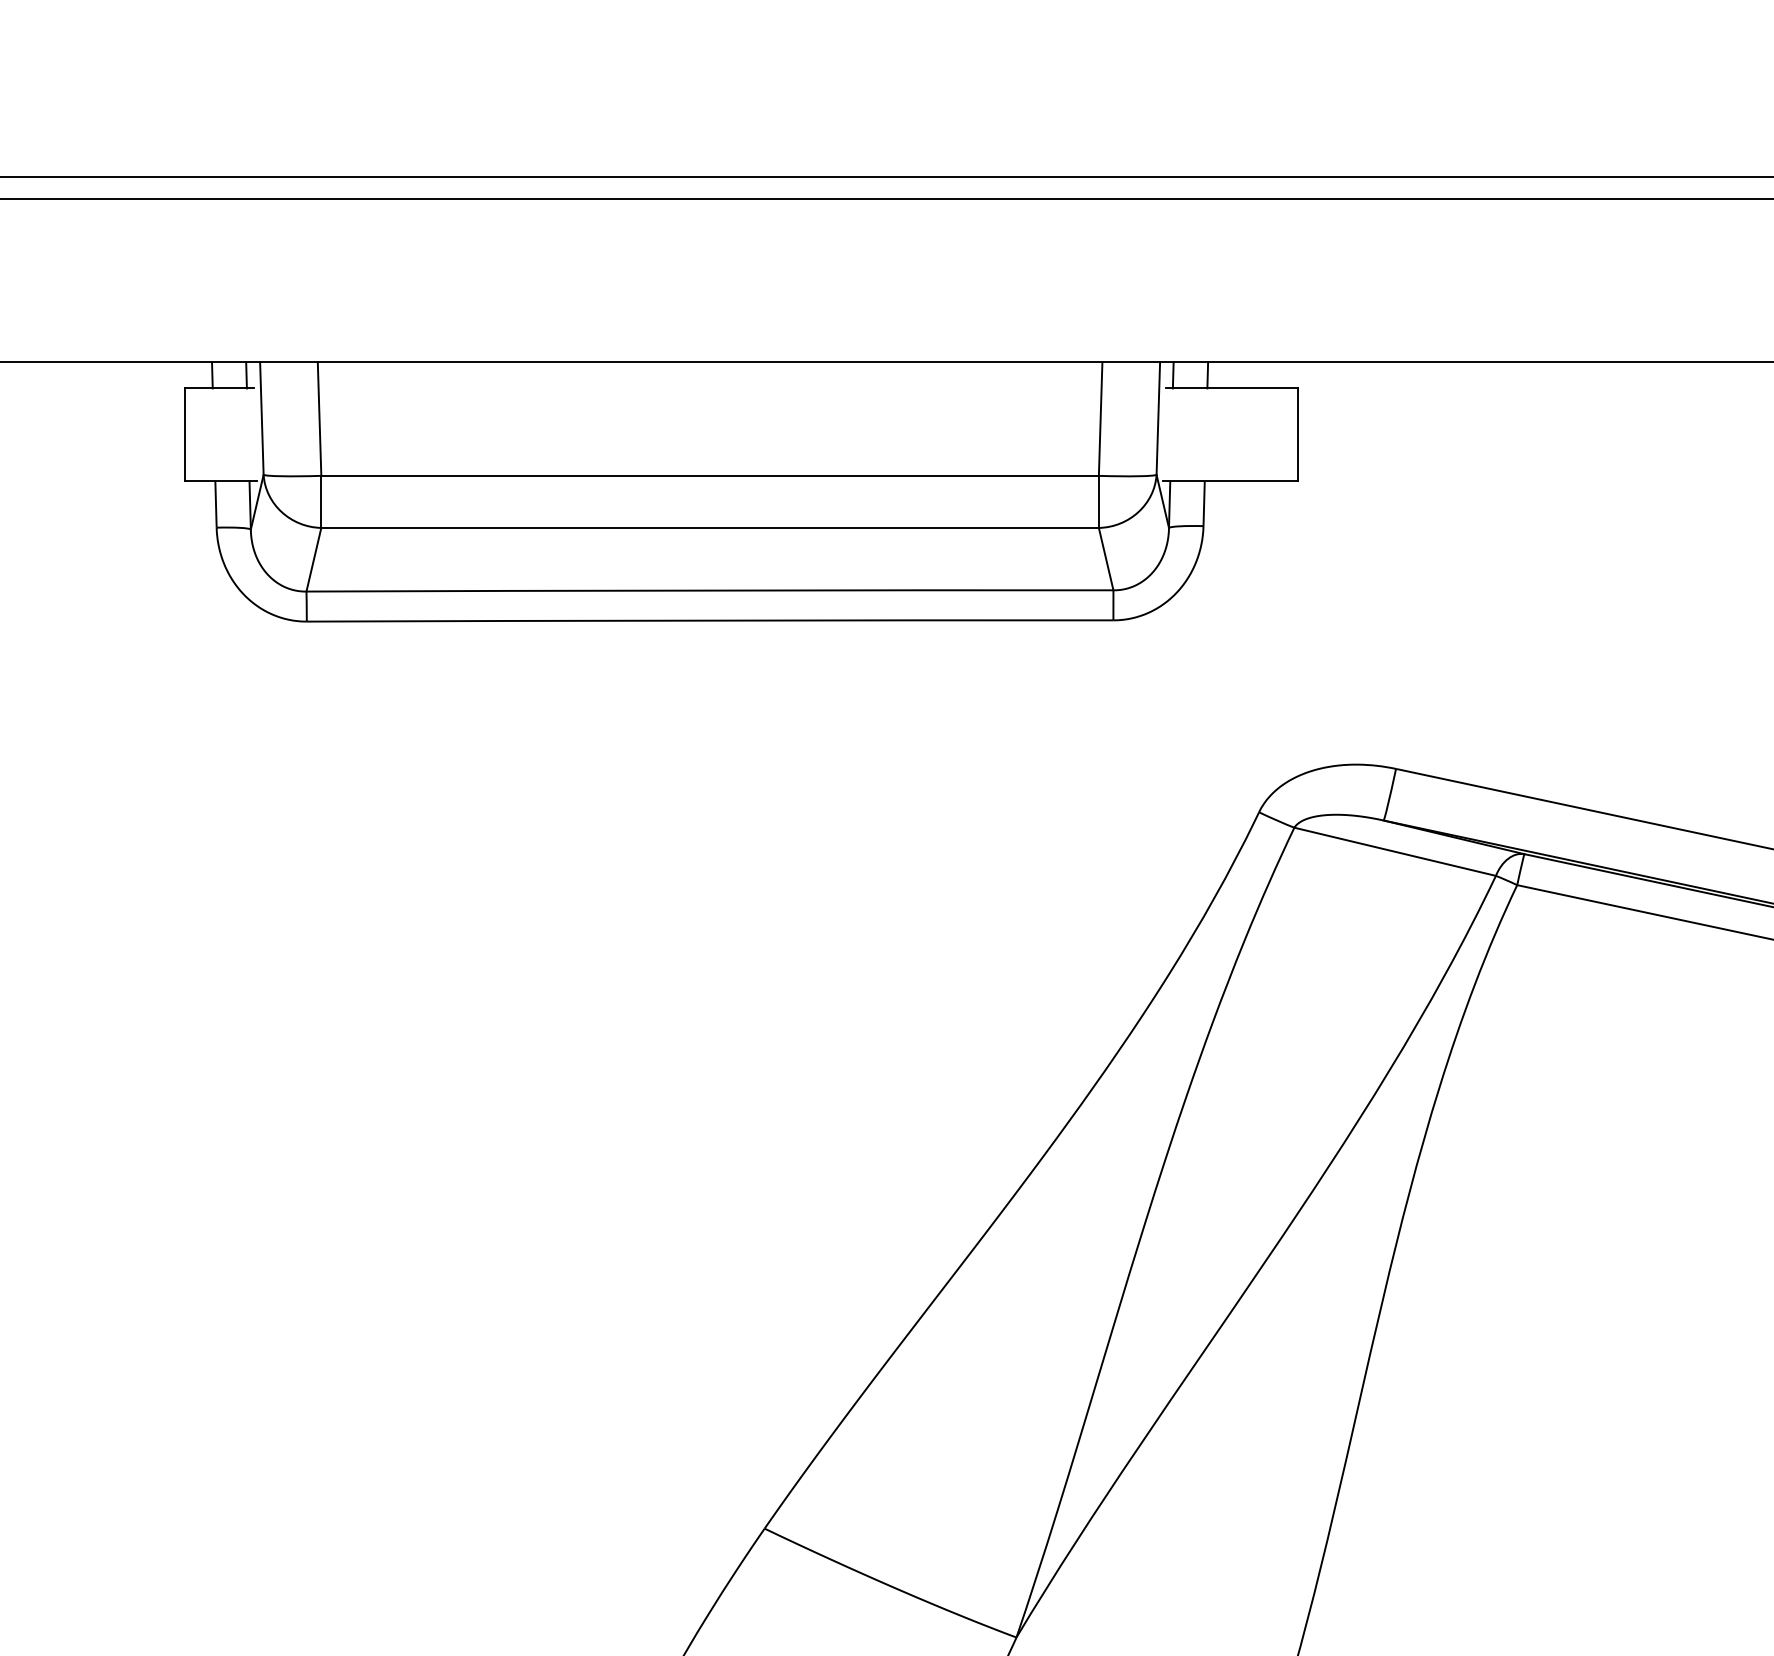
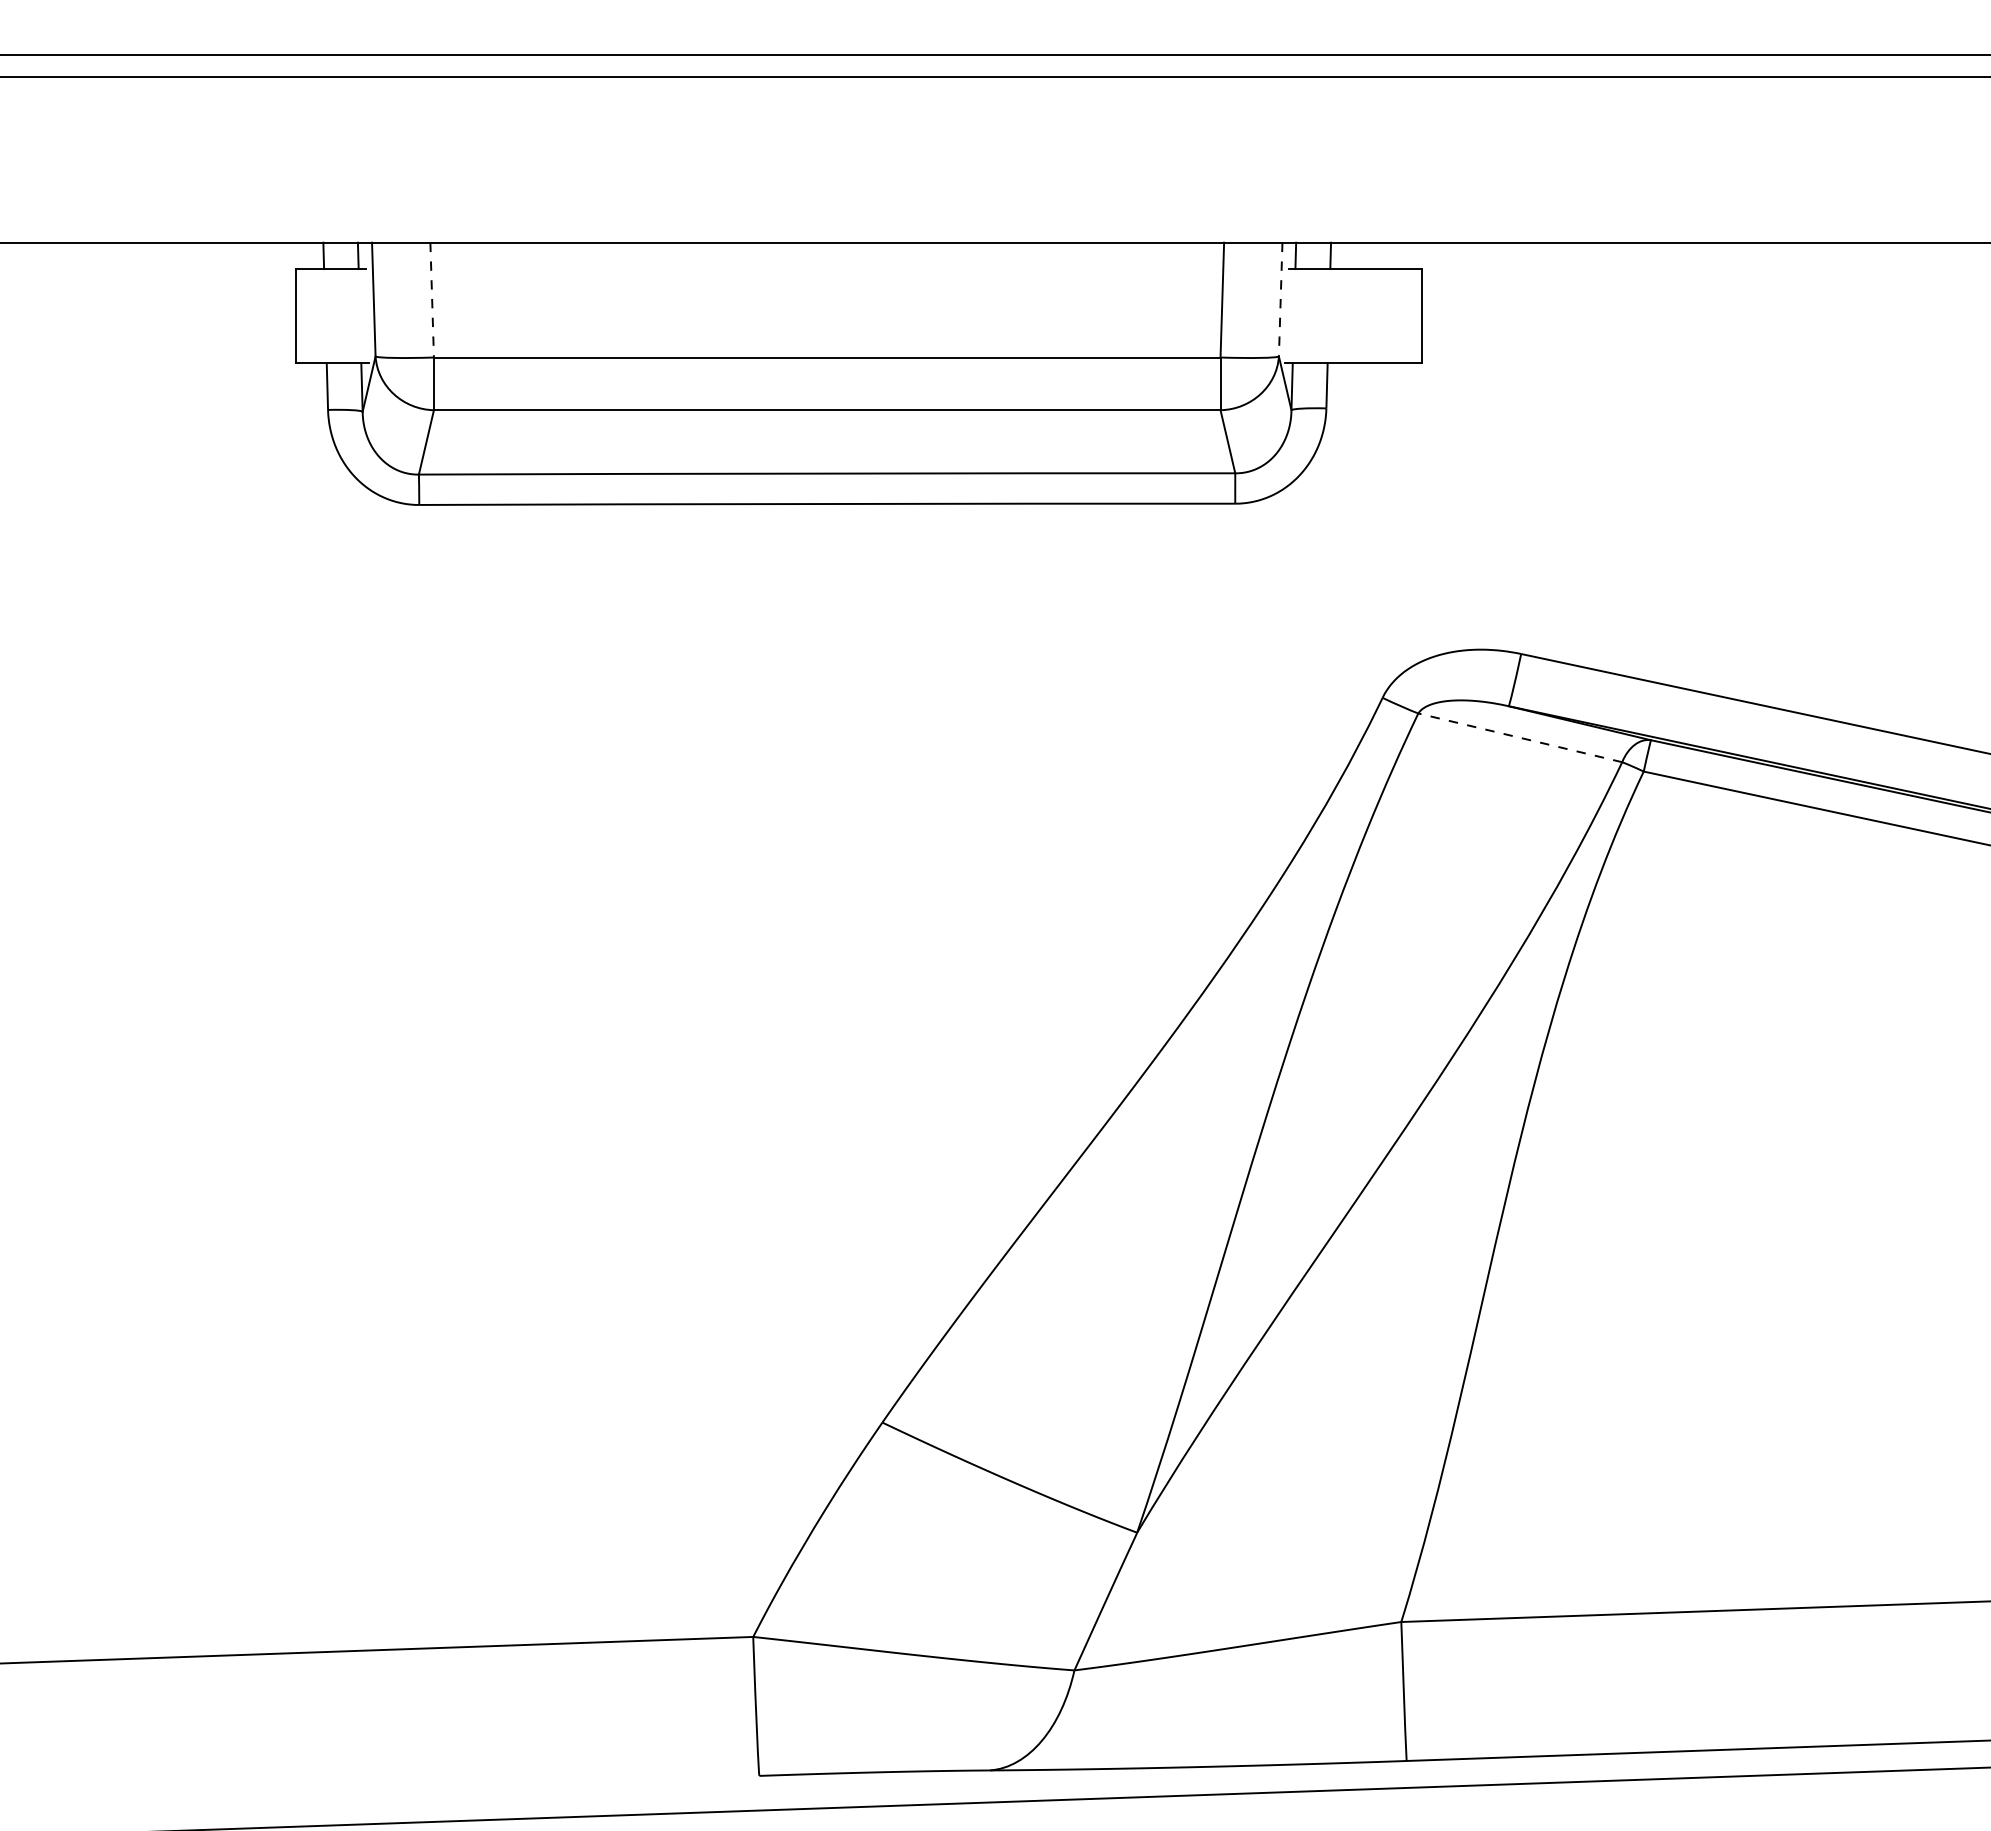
line: (1158, 418) -> (1280, 299), solid -> dashed
line: (319, 419) -> (432, 300), solid -> dashed
line: (1395, 851) -> (1520, 737), solid -> dashed

